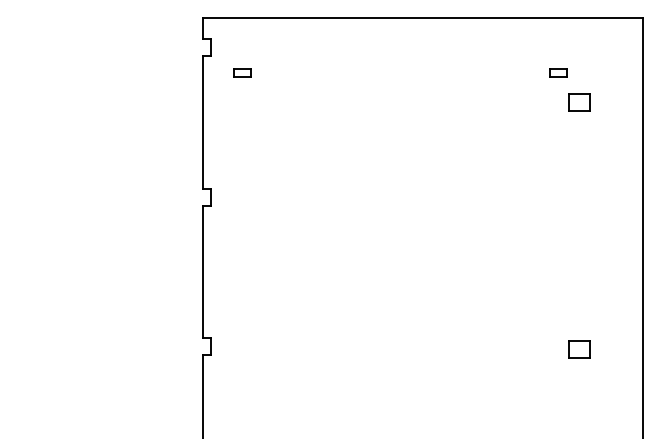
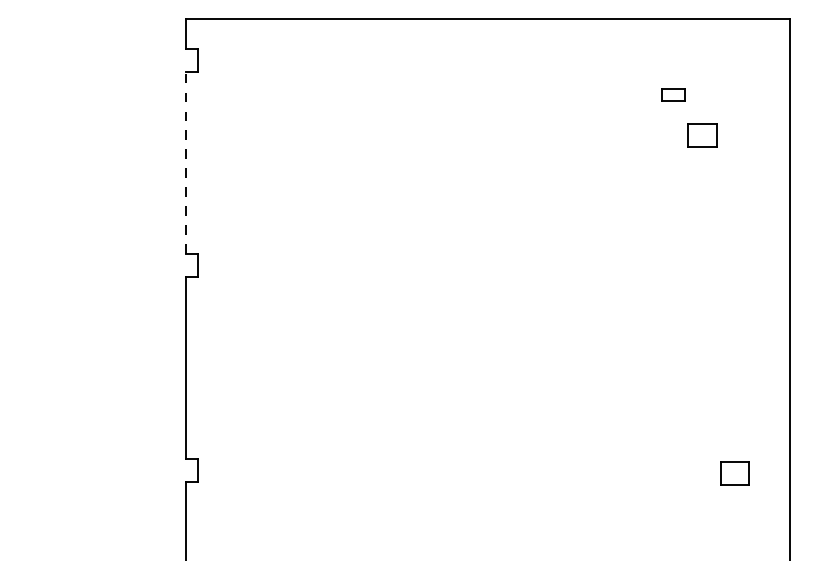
part: (242, 72) -> (240, 94), removed
line: (202, 122) -> (185, 162), solid -> dashed
part: (579, 349) -> (735, 473), moved

